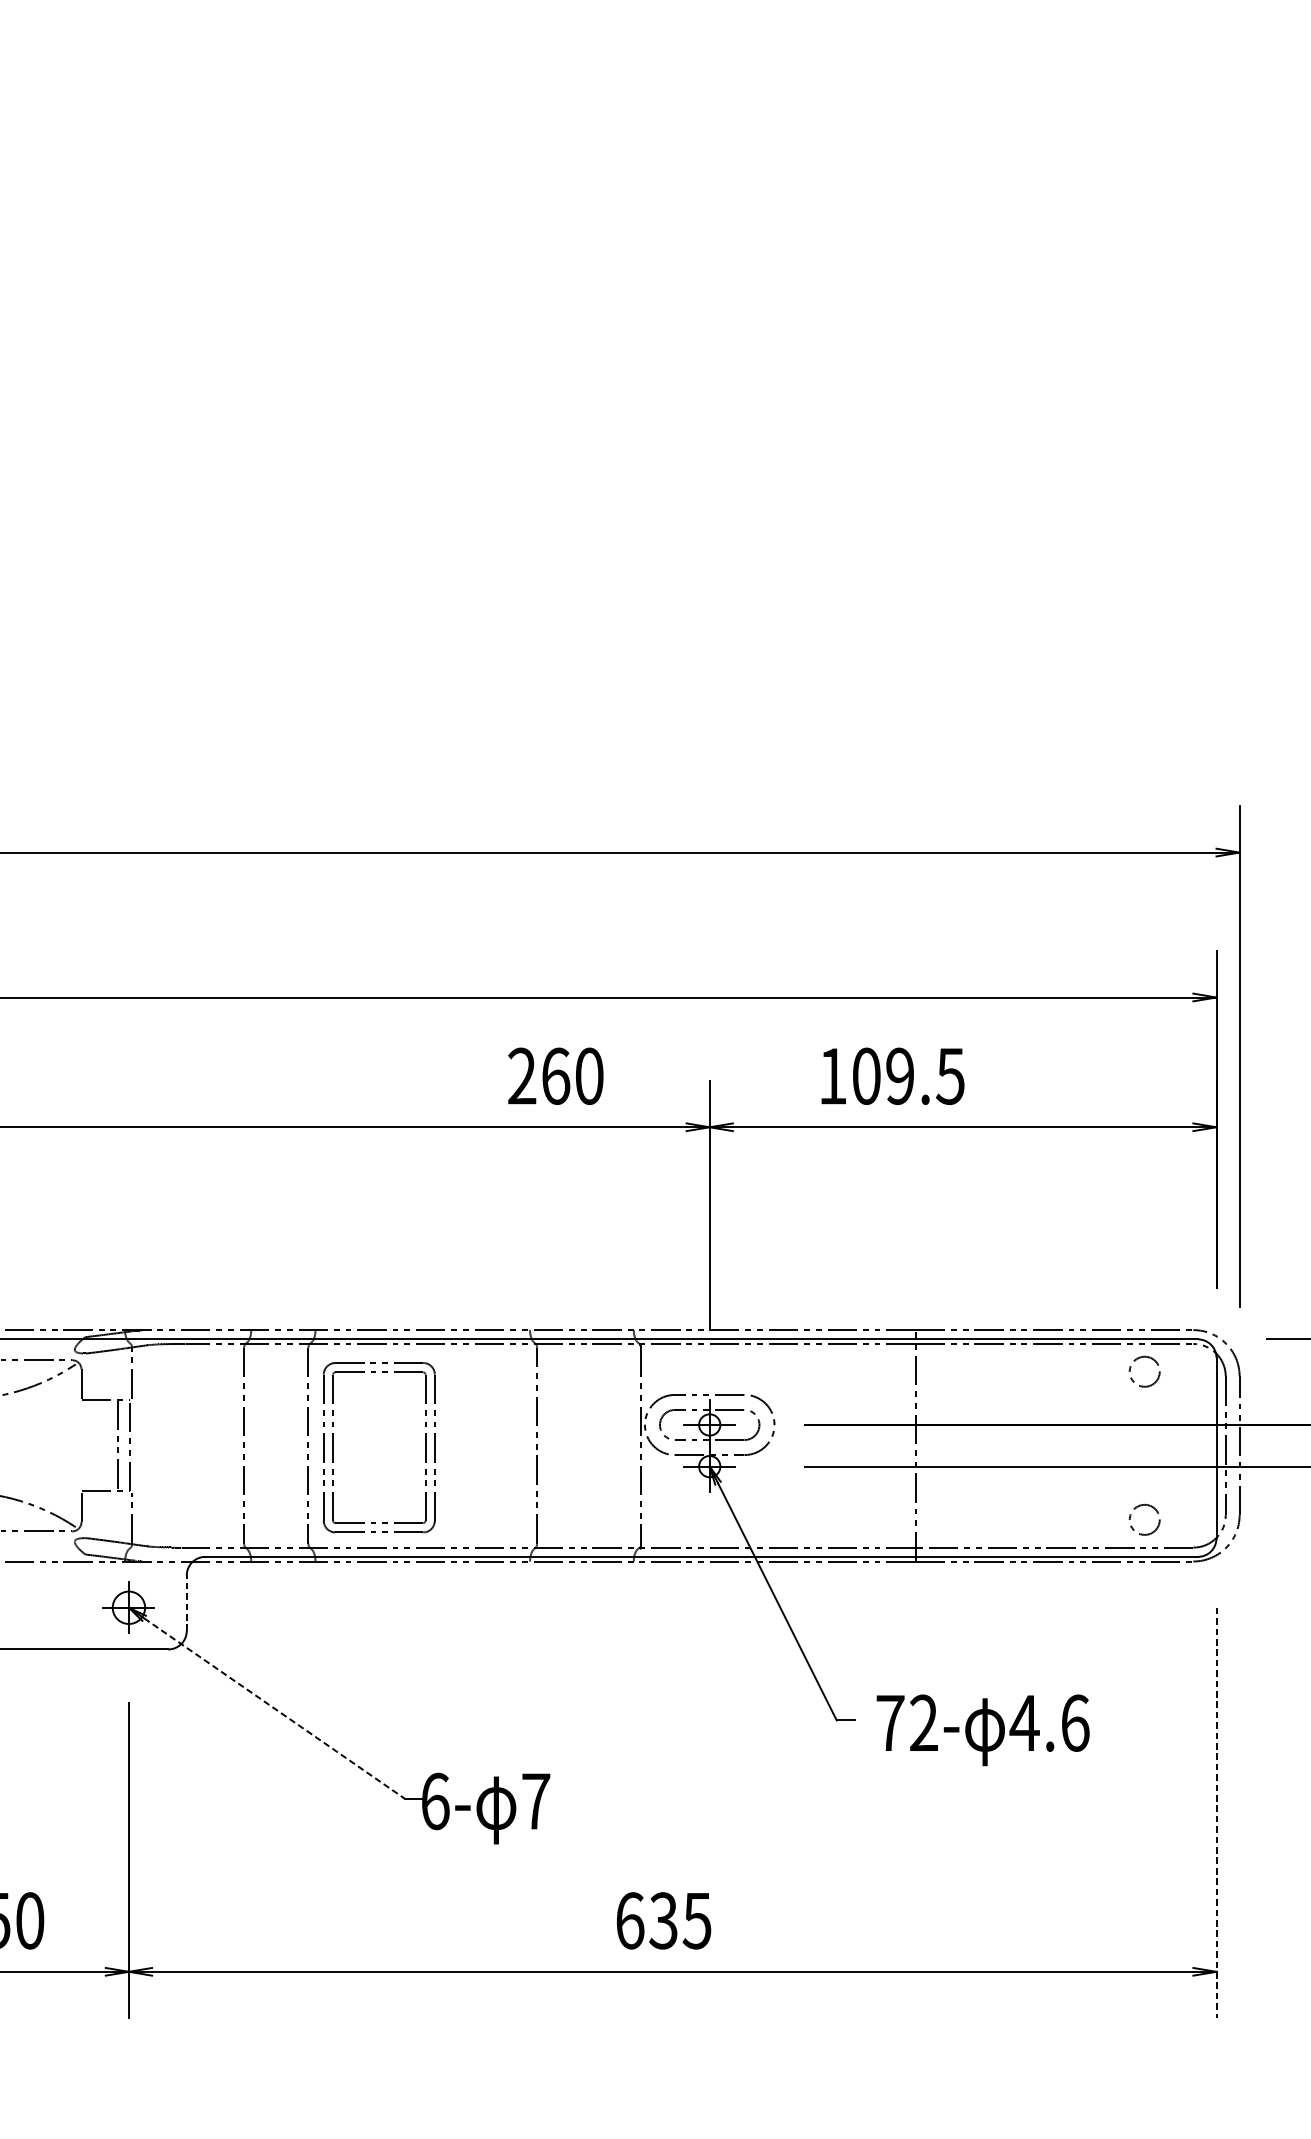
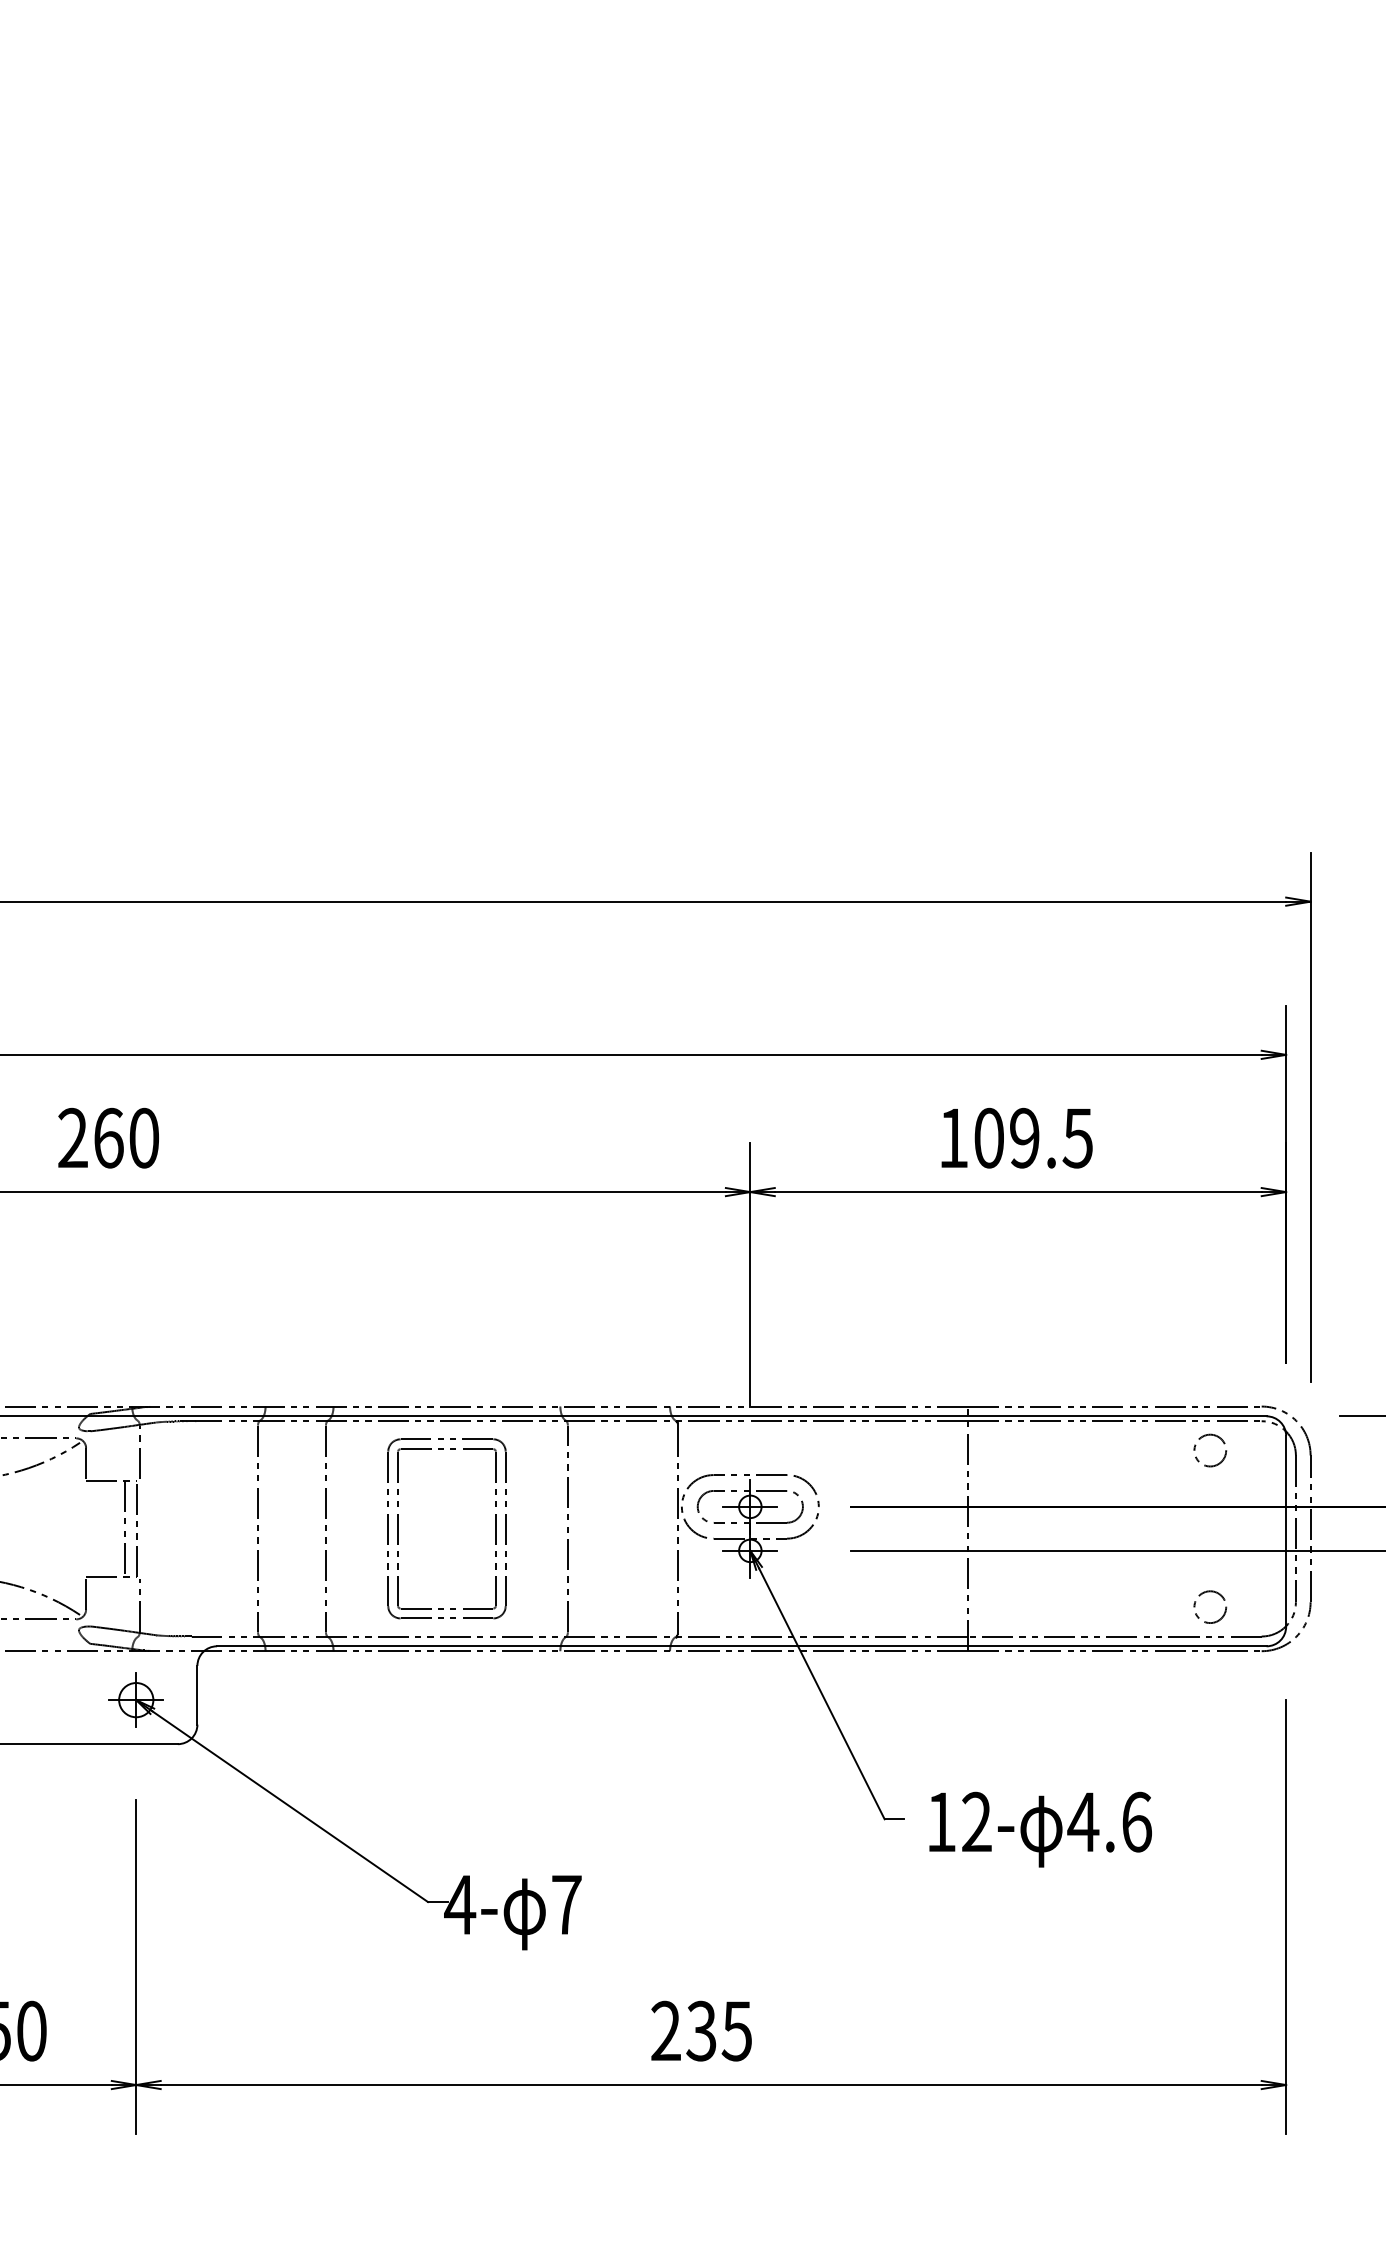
text: (555, 1075) -> (108, 1137), moved
text: (892, 1075) -> (1016, 1137), moved
part: (333, 1447) -> (398, 1528), moved
line: (186, 1602) -> (197, 1694), dashed -> solid
line: (274, 1708) -> (290, 1806), dashed -> solid
text: (890, 1722) -> (941, 1821), 72- -> 12-
text: (435, 1801) -> (460, 1904), 6- -> 4-
line: (1216, 1813) -> (1286, 1917), dashed -> solid
text: (630, 1920) -> (666, 2030), 635 -> 235

